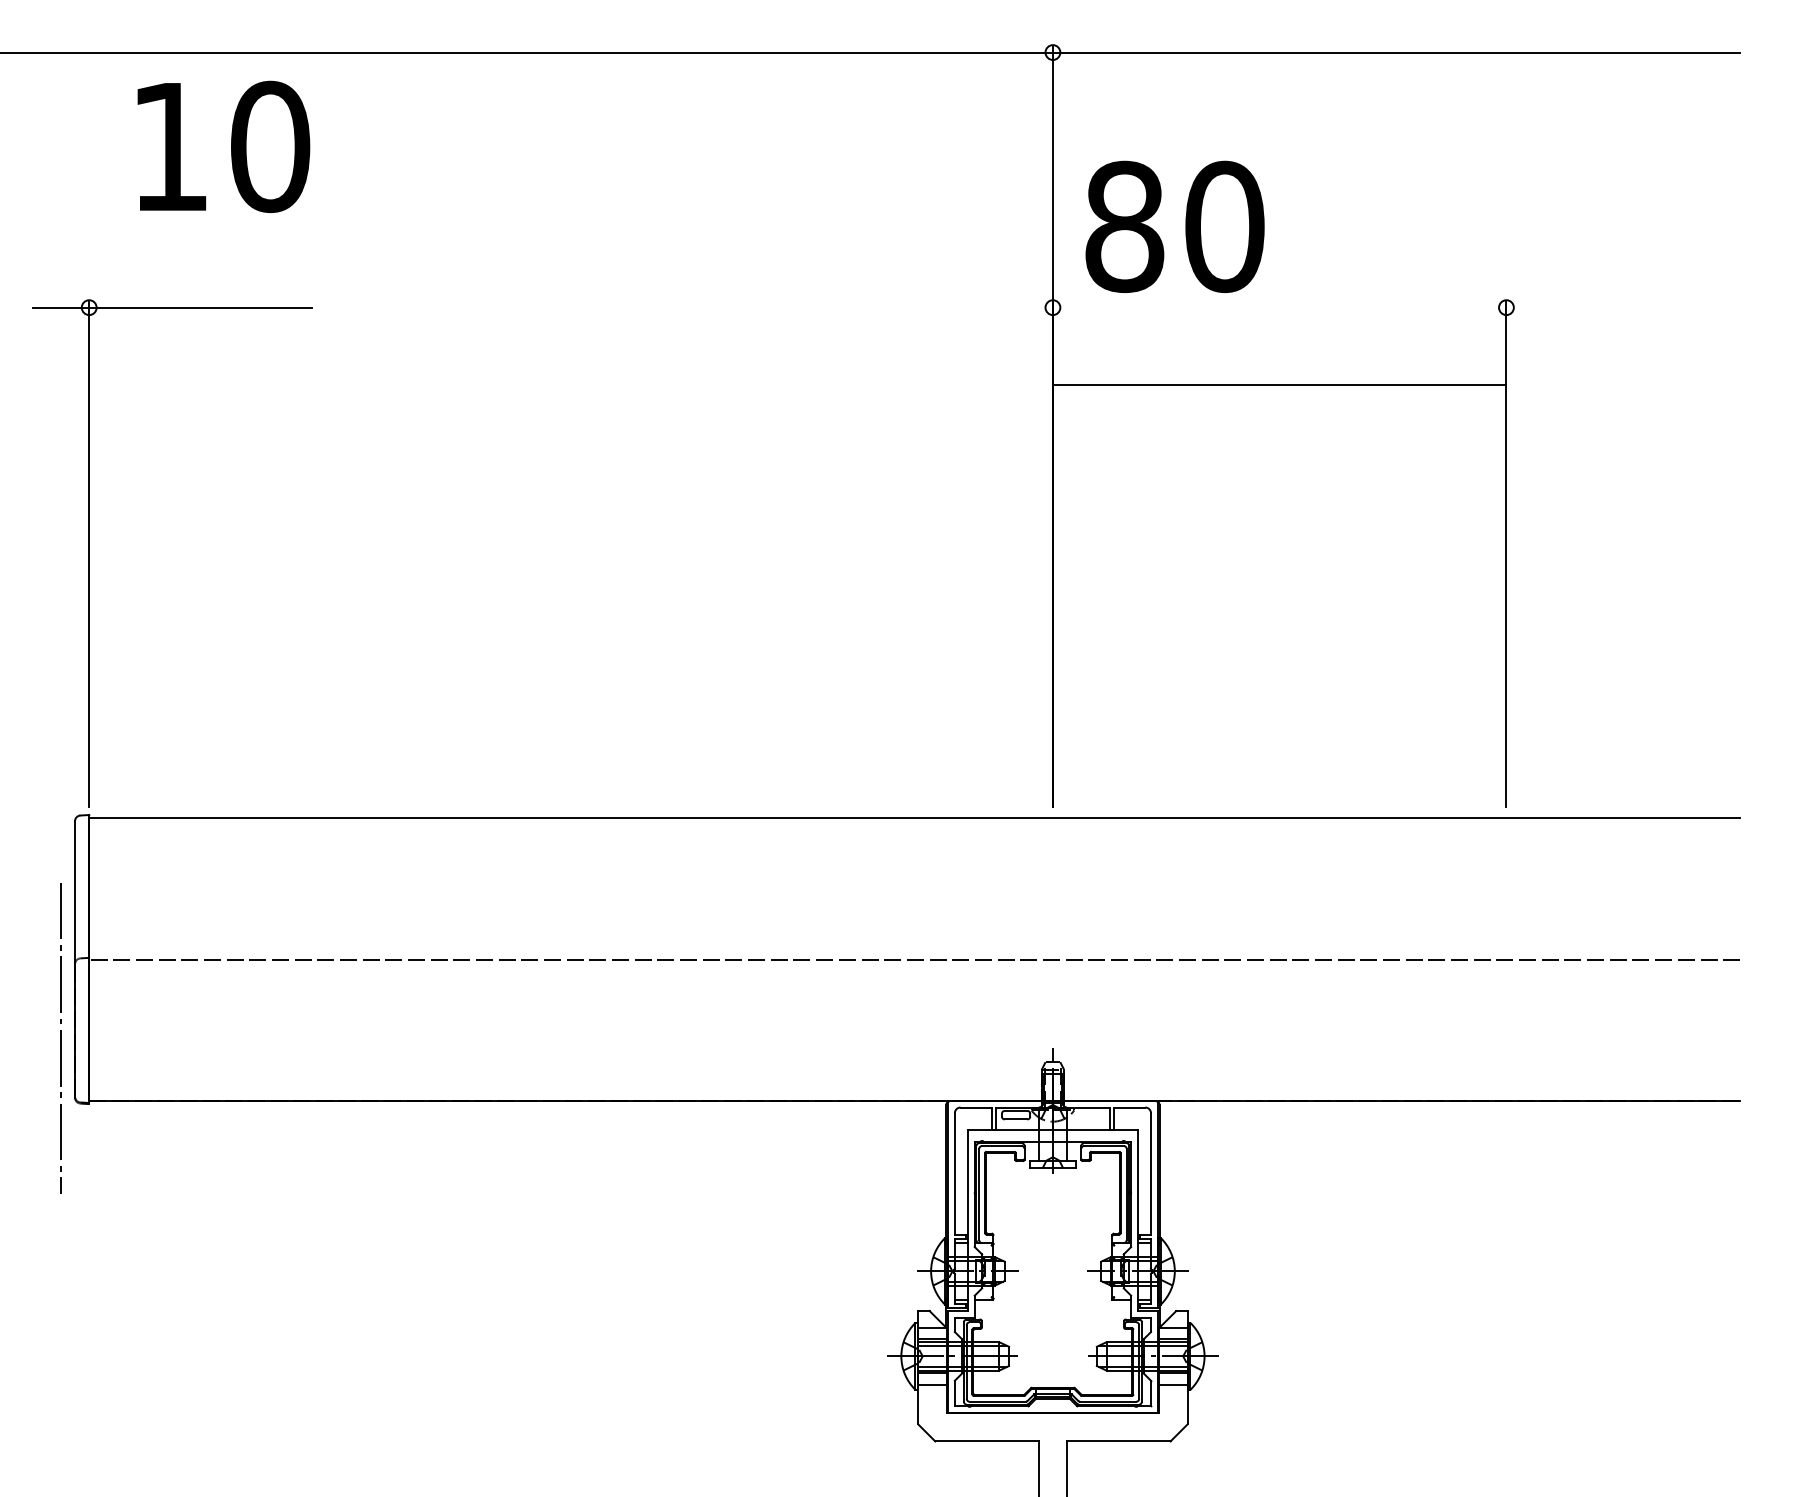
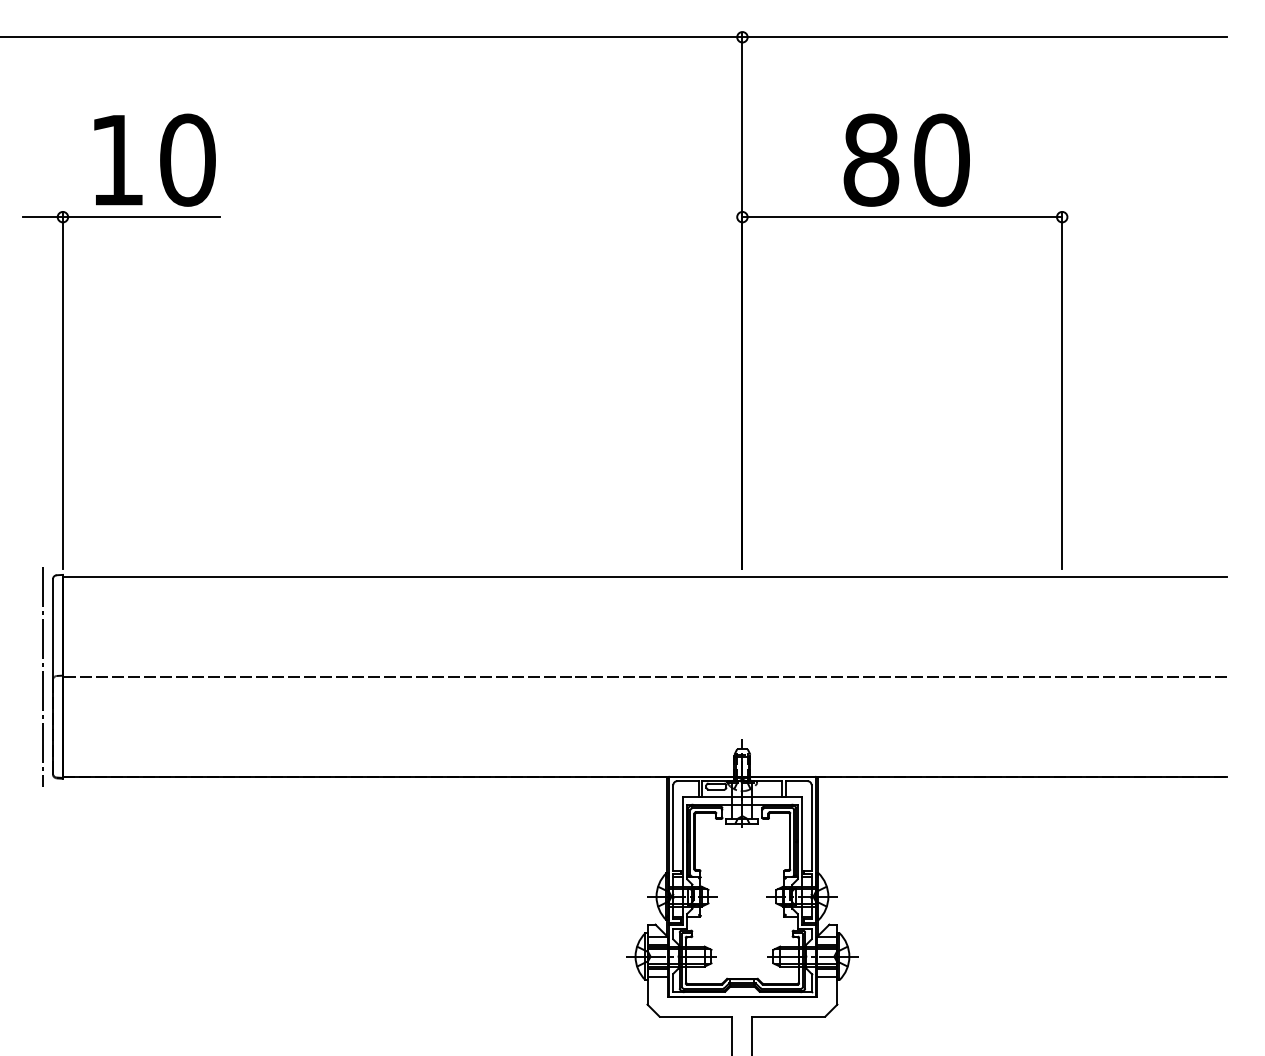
text: (223, 146) -> (154, 159), moved
text: (1174, 226) -> (906, 159), moved
line: (1279, 384) -> (902, 217), moved
line: (60, 1038) -> (42, 676), moved

